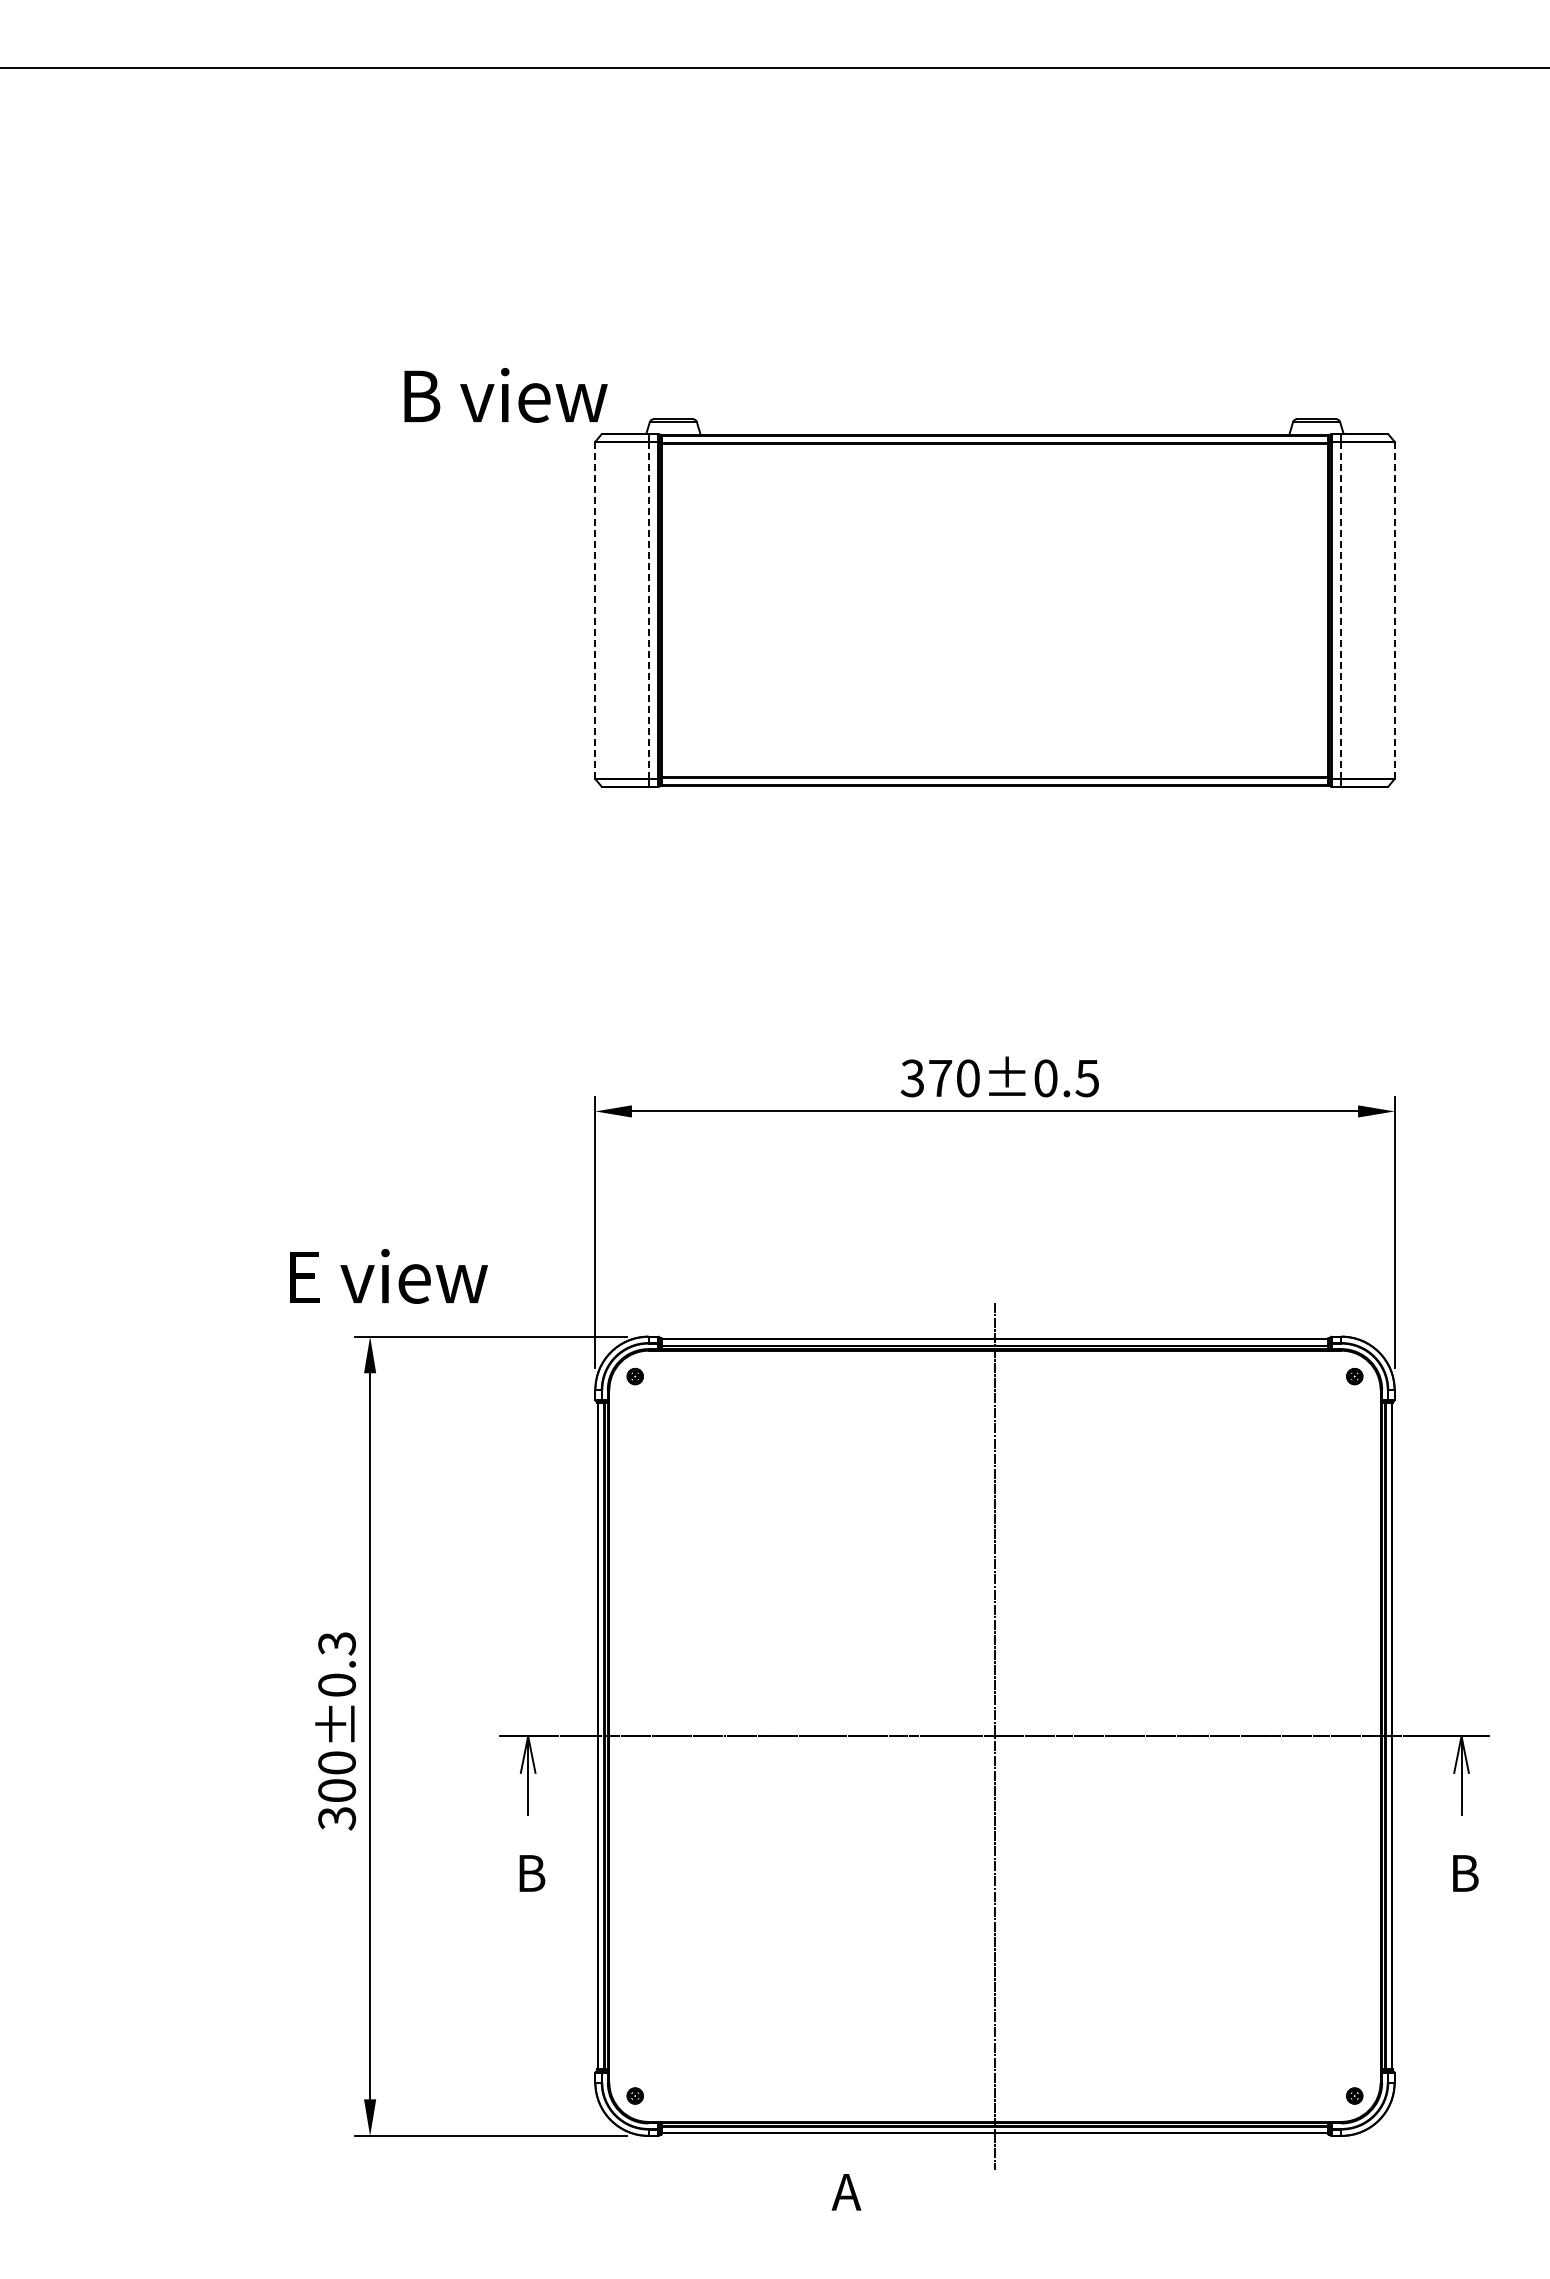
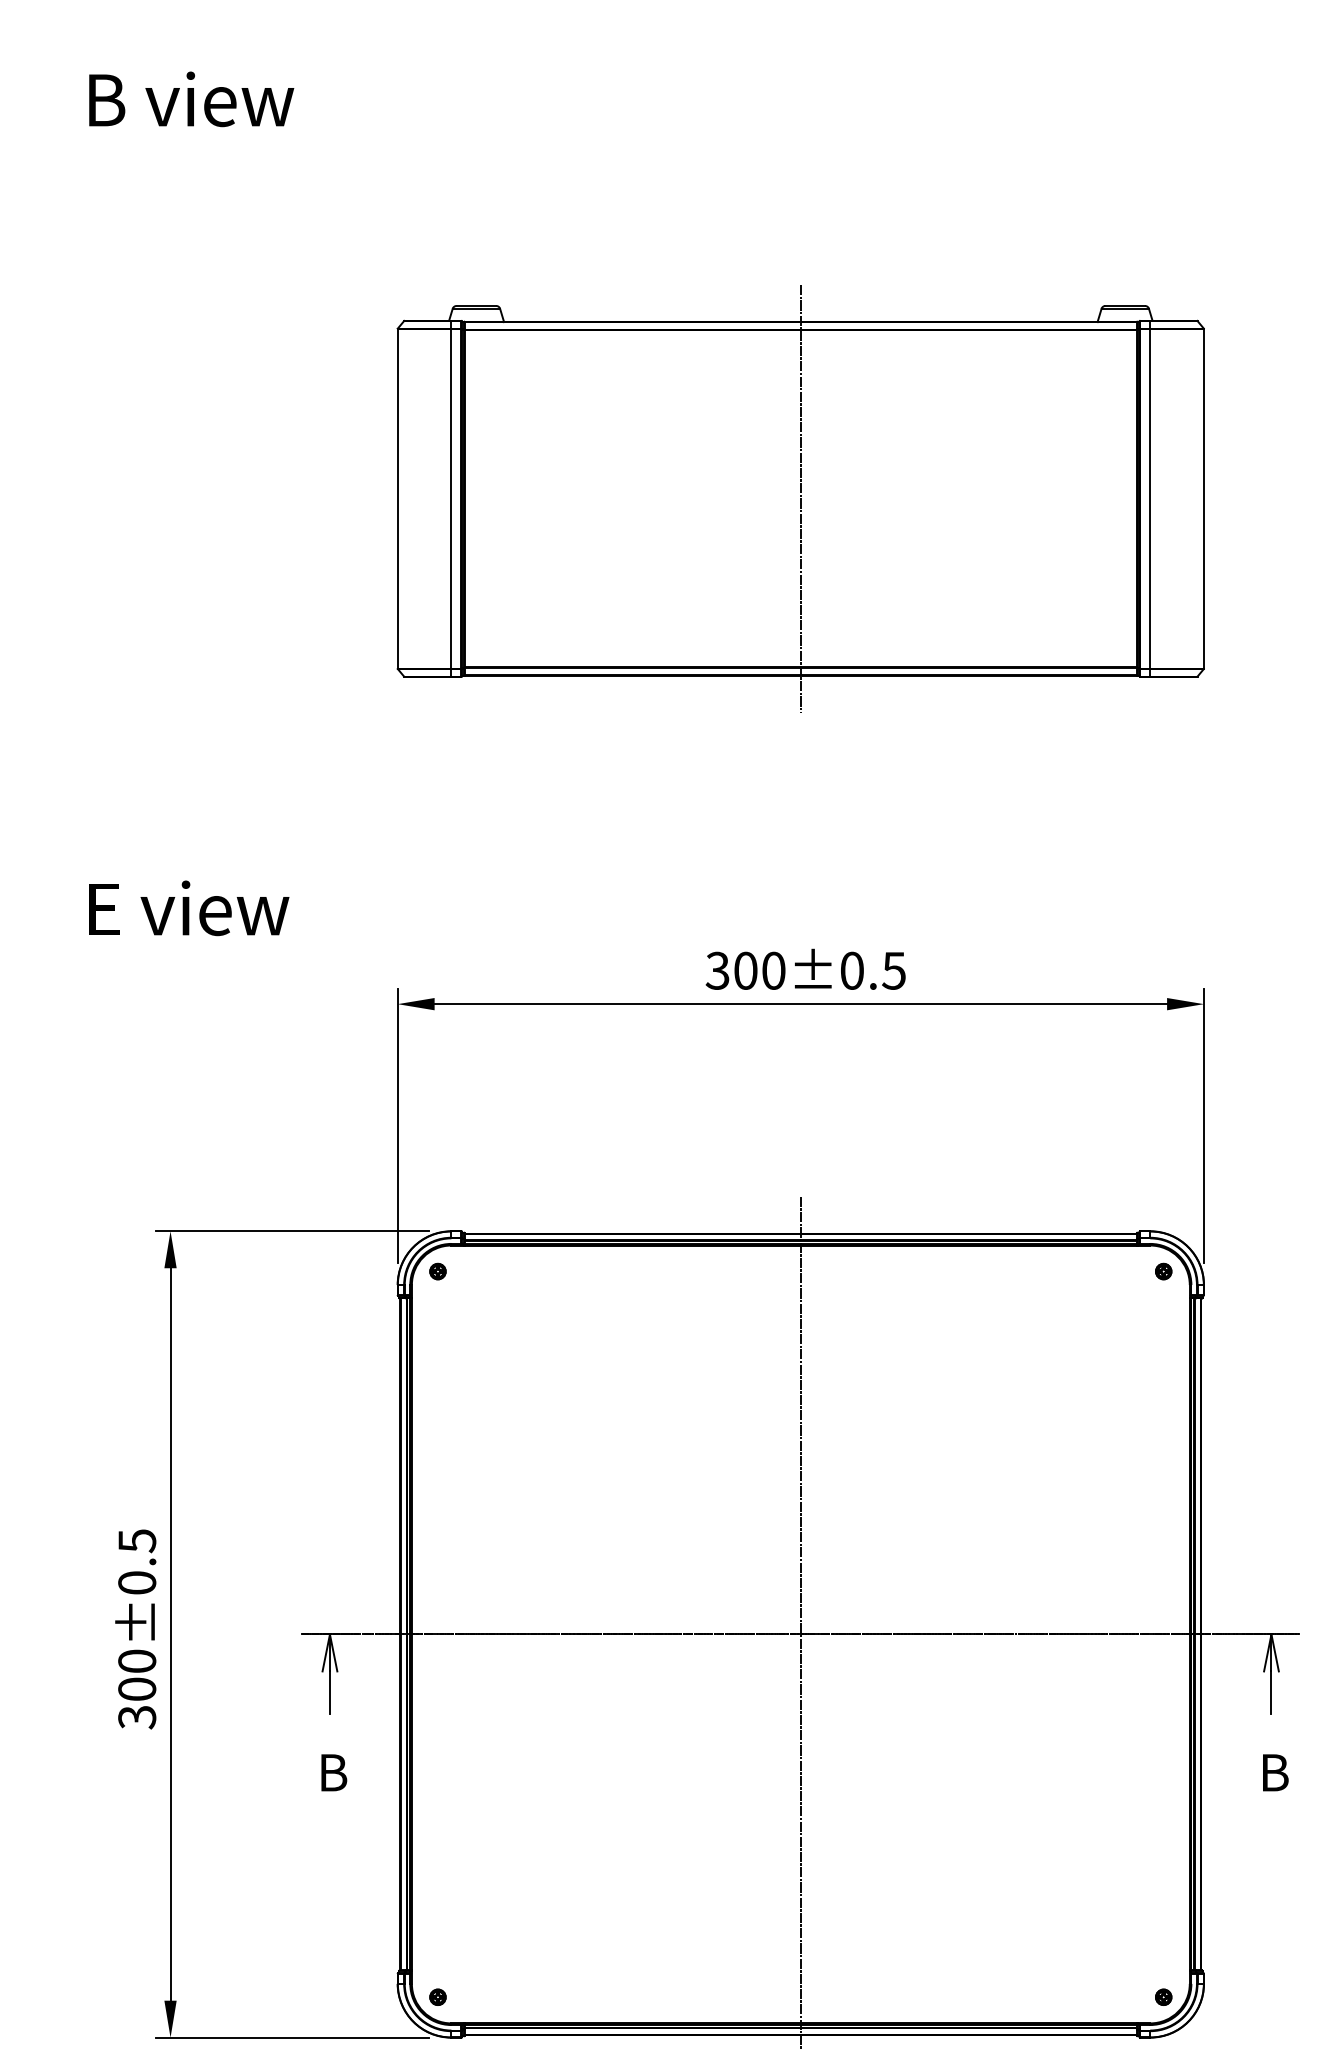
text: (505, 395) -> (191, 99), moved
line: (648, 609) -> (451, 497), dashed -> solid
line: (1394, 609) -> (1203, 497), dashed -> solid
line: (595, 610) -> (397, 498), dashed -> solid
line: (995, 610) -> (801, 498), added
line: (1341, 610) -> (1150, 498), dashed -> solid
text: (940, 1078) -> (745, 970), 370±0.5 -> 300±0.5
text: (388, 1276) -> (189, 908), moved
text: (336, 1643) -> (136, 1540), 300±0.3 -> 300±0.5

